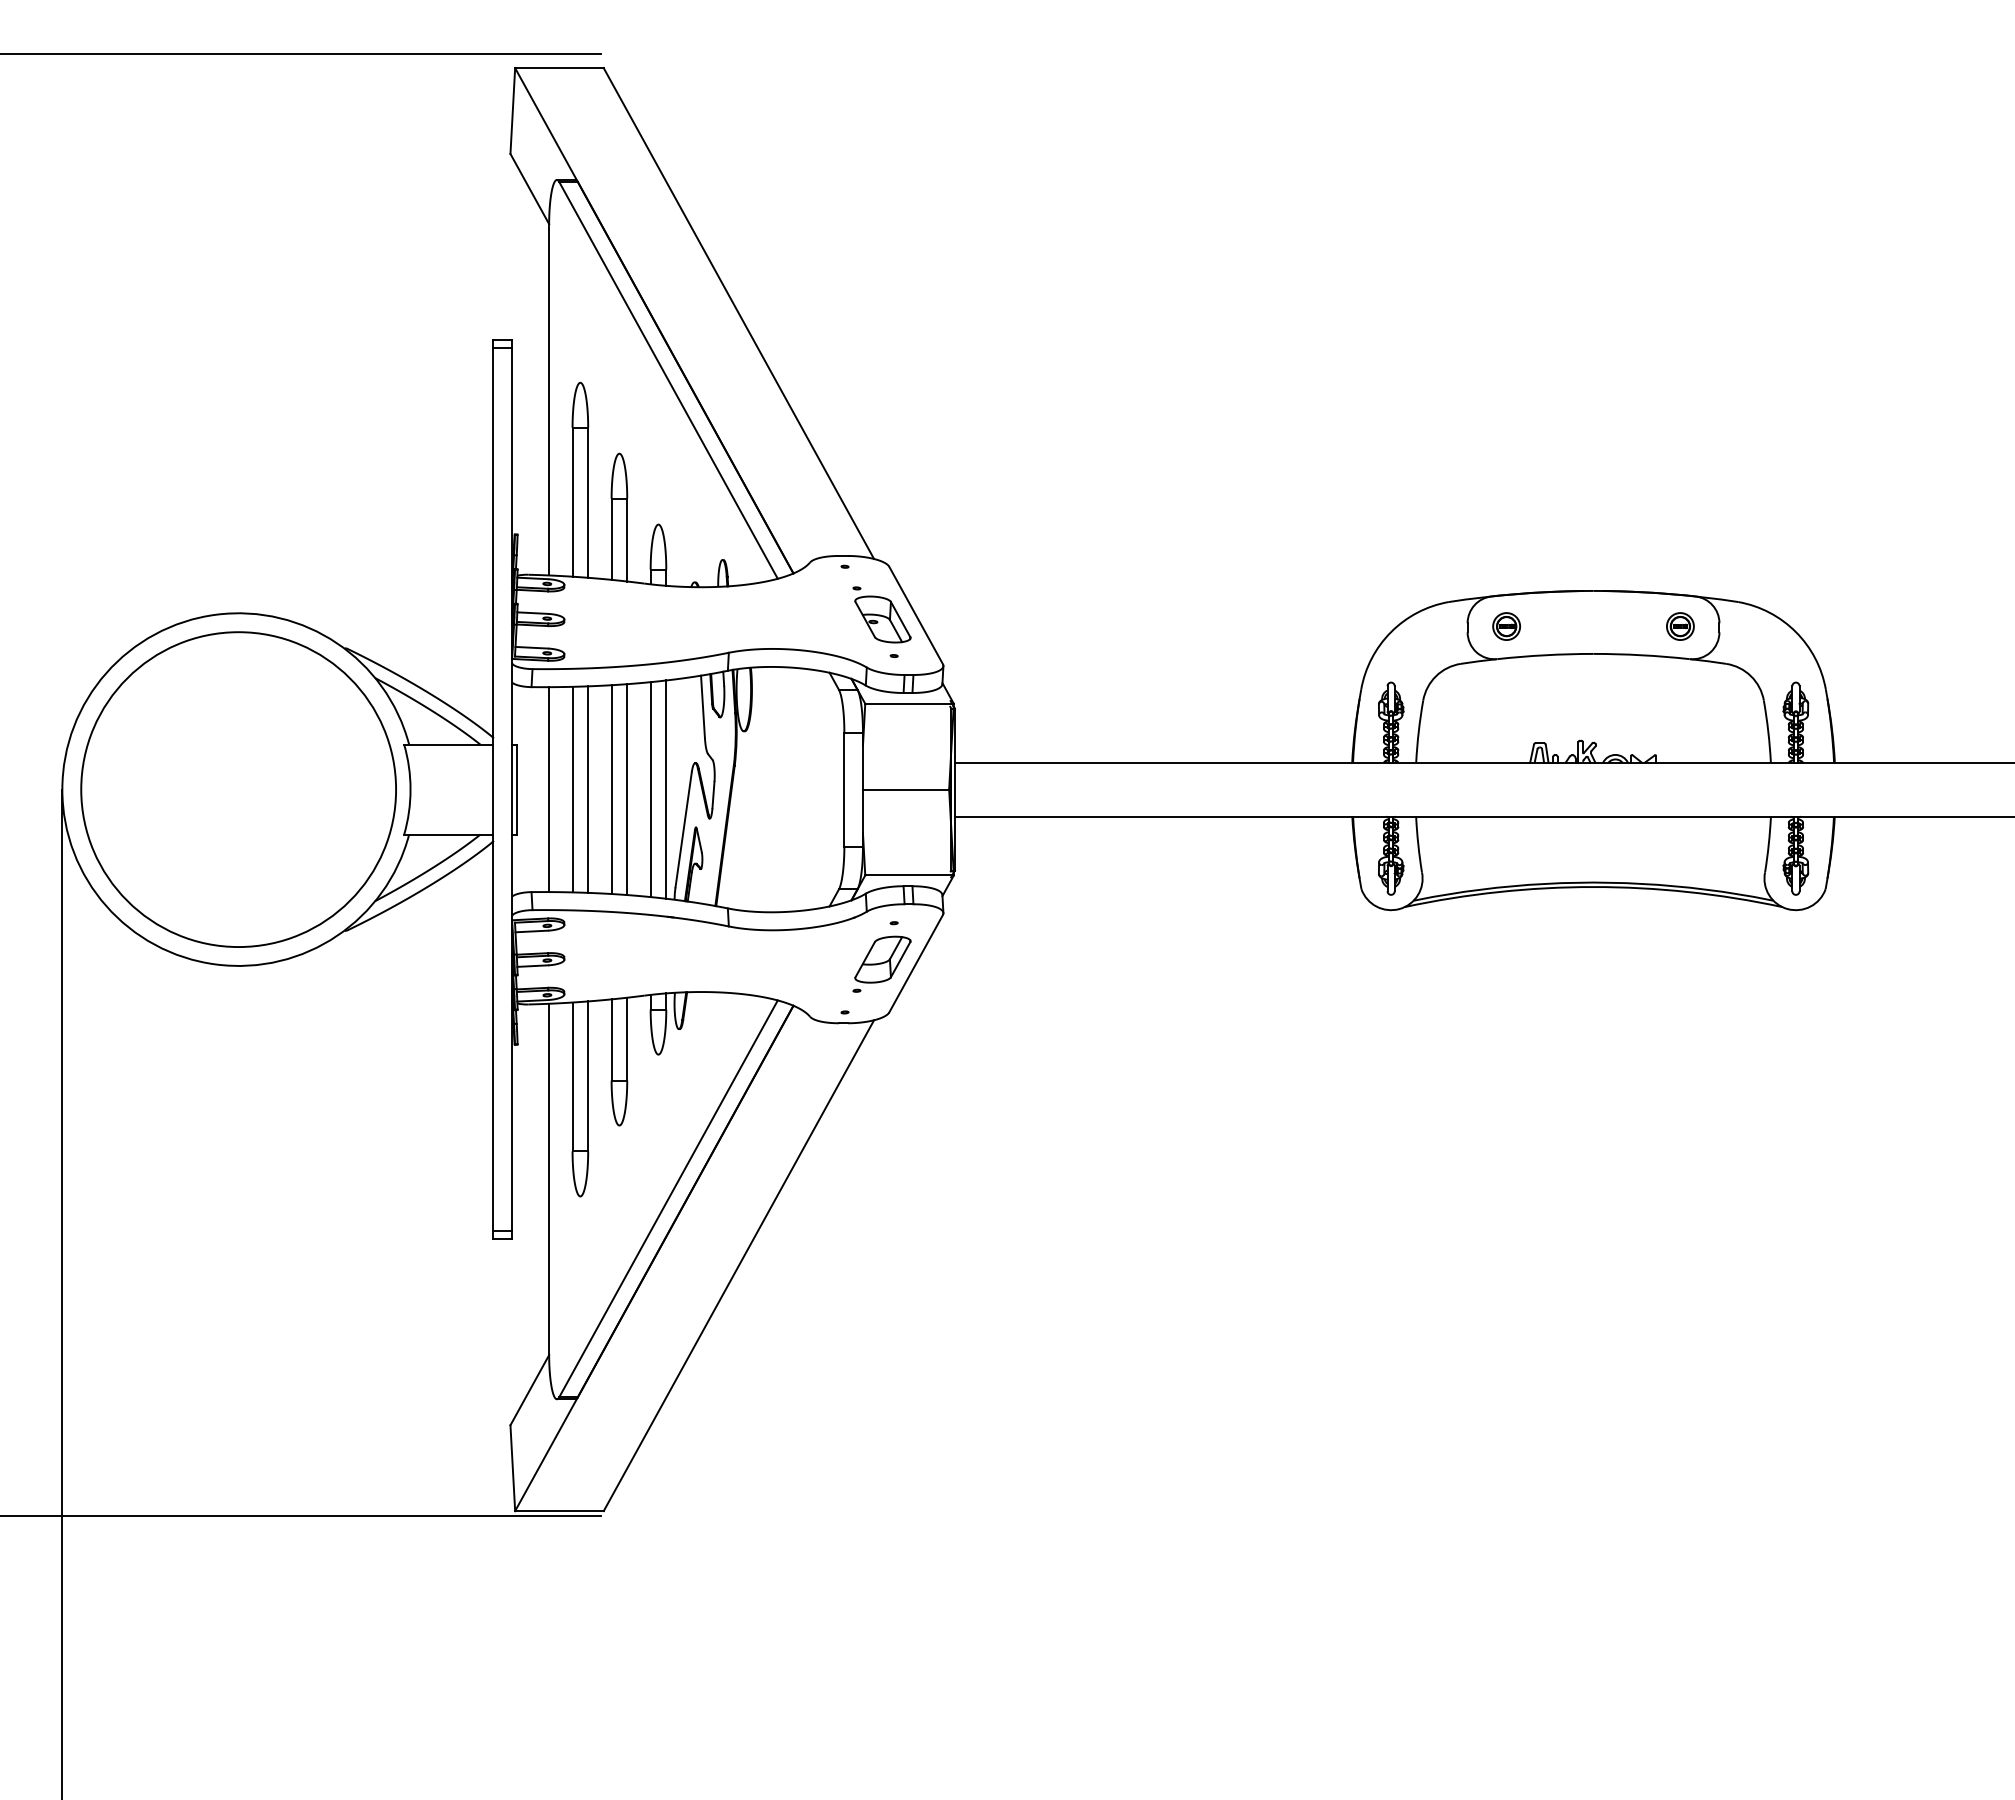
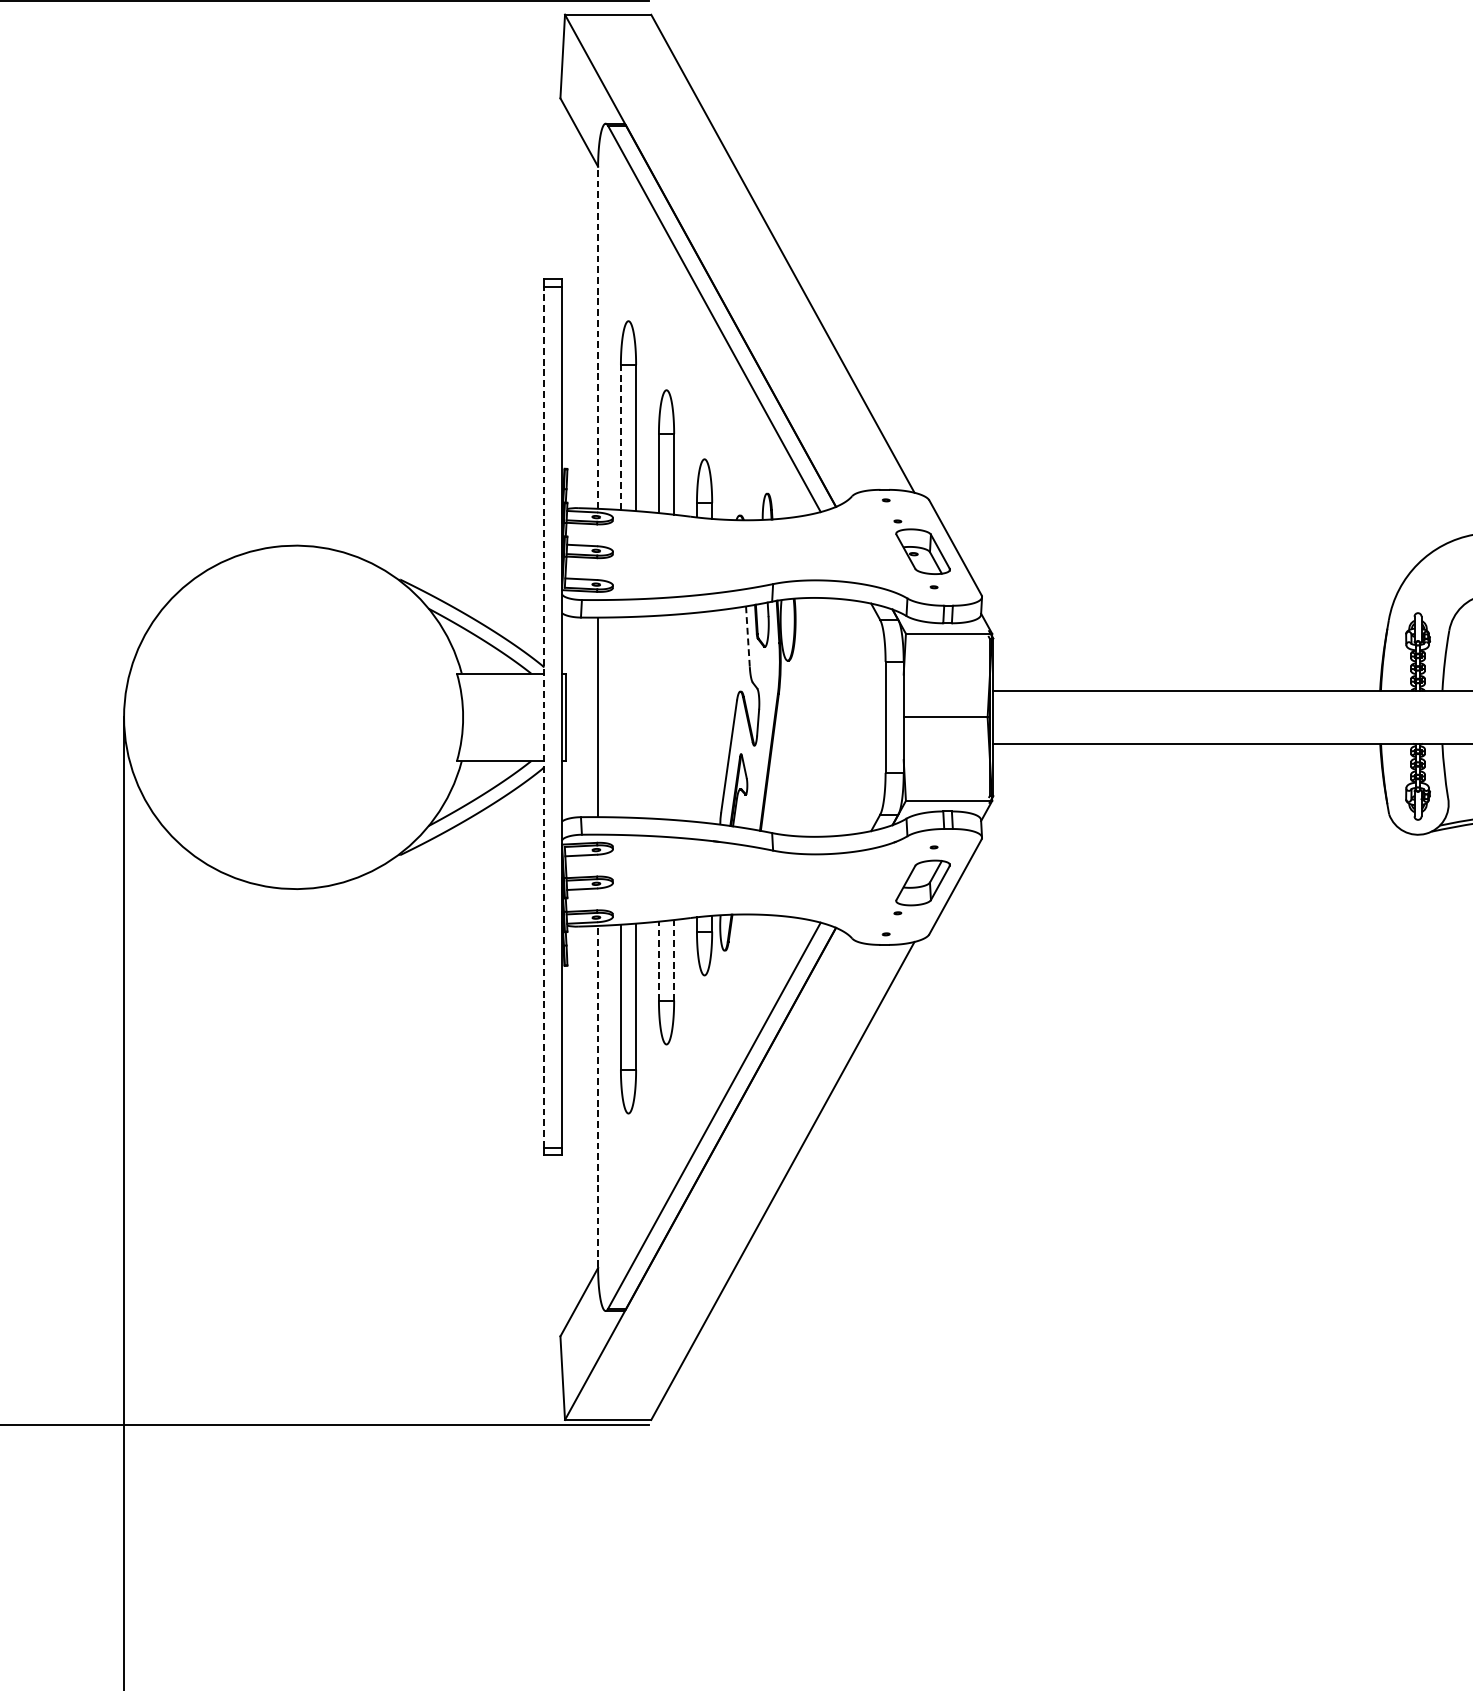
line: (549, 399) -> (598, 337), solid -> dashed
line: (572, 501) -> (620, 436), solid -> dashed
line: (703, 707) -> (748, 637), solid -> dashed
circle: (238, 789) -> (295, 717), removed
line: (493, 789) -> (543, 717), solid -> dashed
line: (572, 789) -> (620, 717), removed
line: (588, 789) -> (636, 717), removed
line: (611, 789) -> (658, 717), removed
line: (627, 789) -> (674, 717), removed
line: (650, 789) -> (696, 717), removed
line: (666, 789) -> (712, 717), removed
line: (627, 1038) -> (674, 959), solid -> dashed
line: (611, 1039) -> (658, 960), solid -> dashed
line: (549, 1178) -> (598, 1096), solid -> dashed

